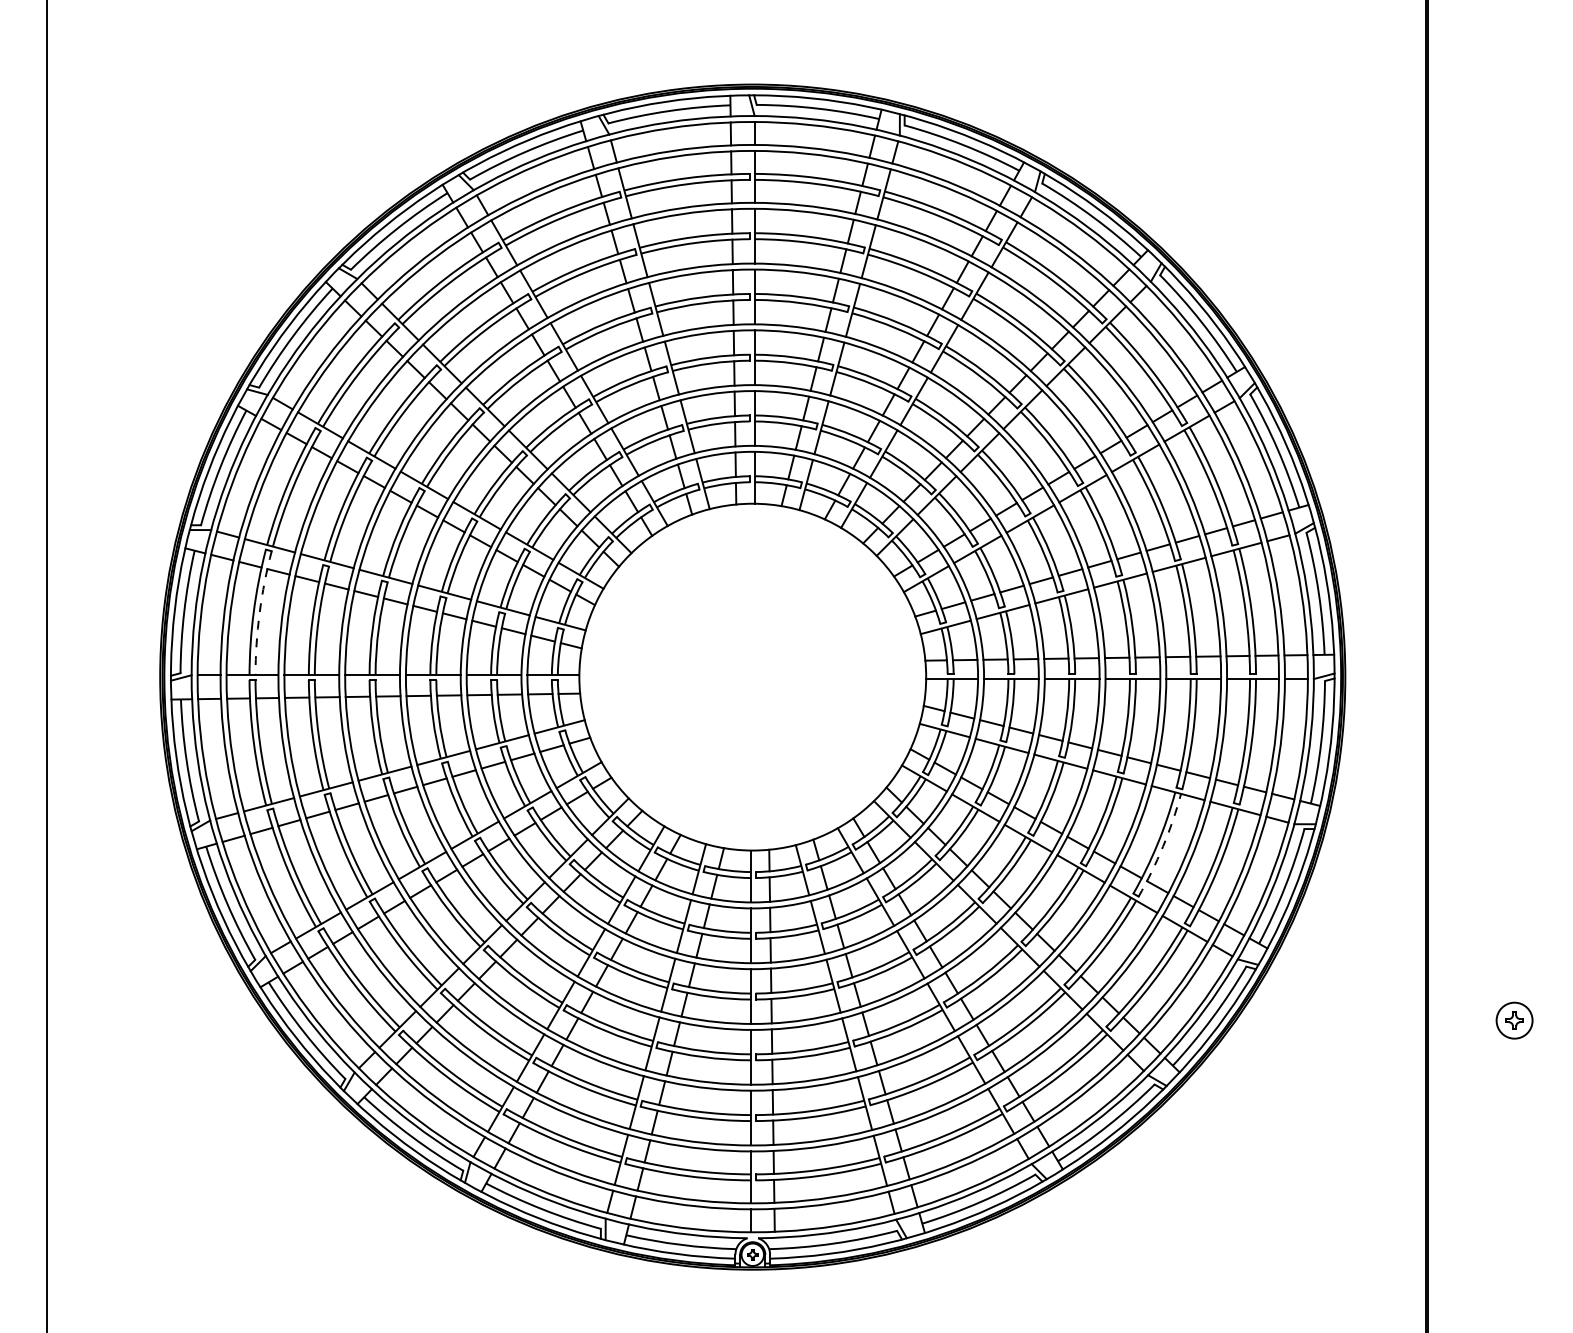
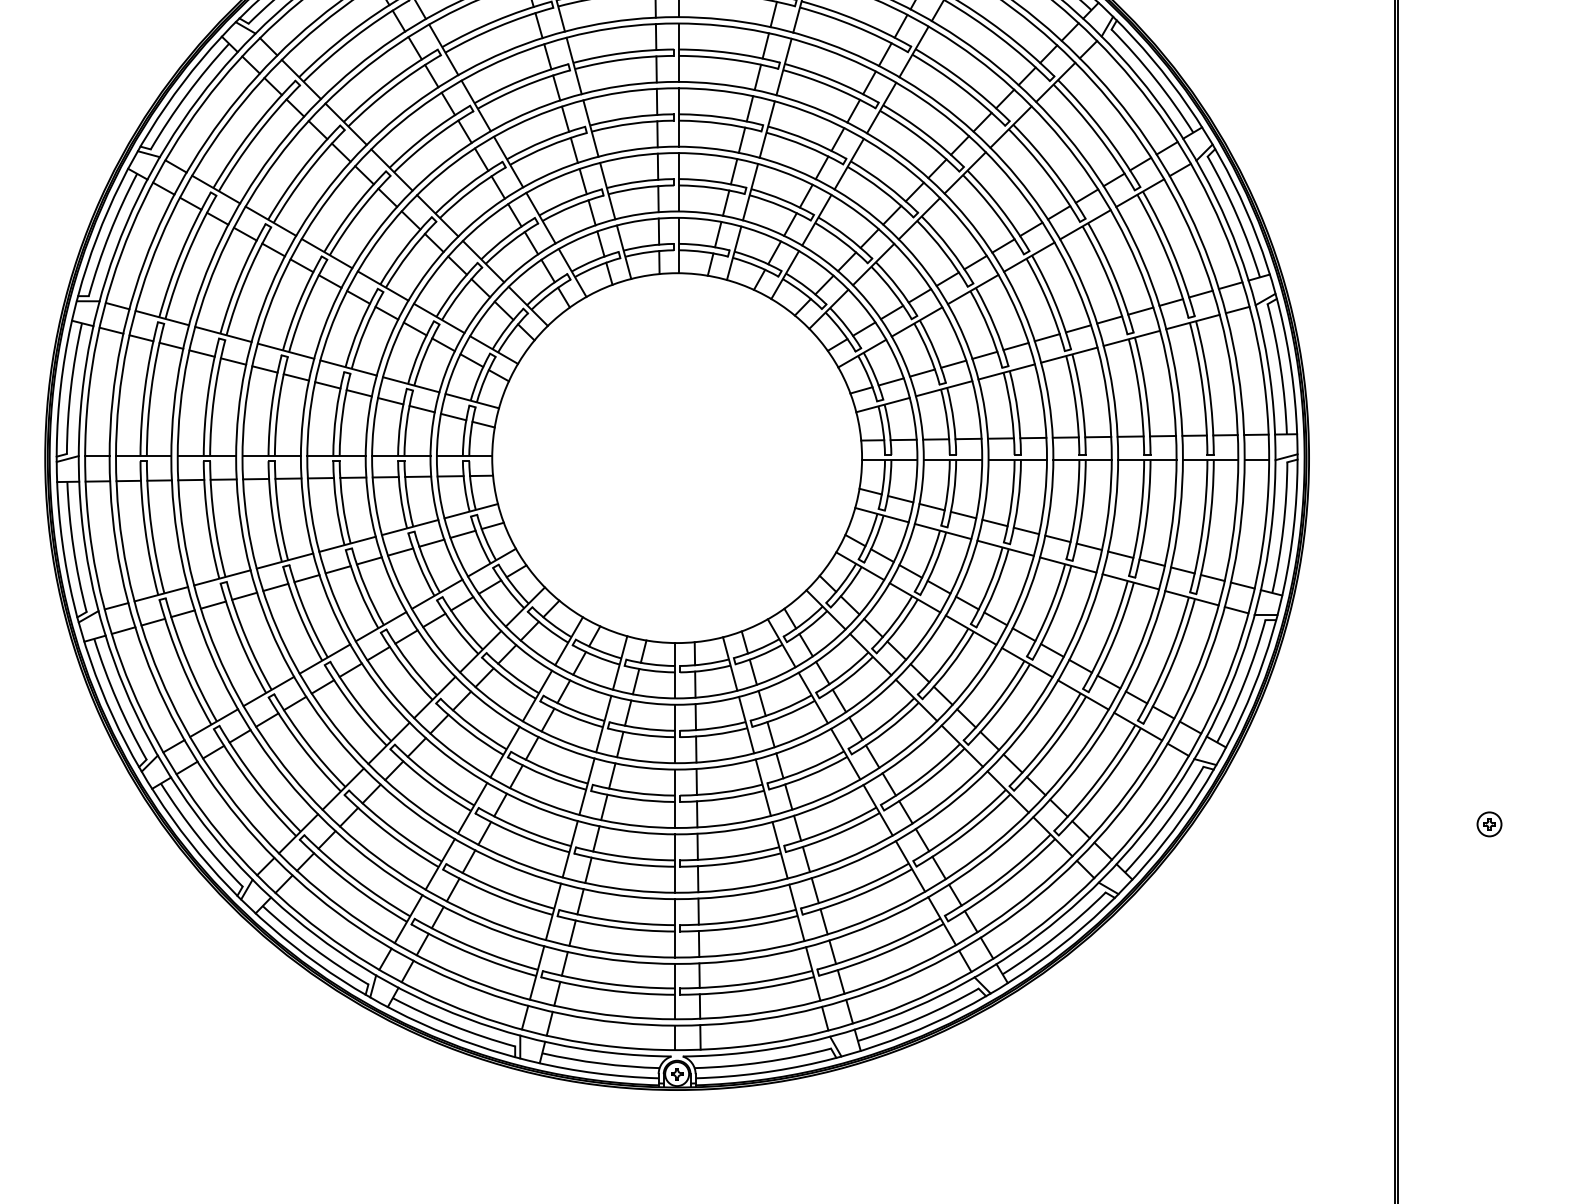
arc: (259, 612) -> (151, 389), dashed -> solid
arc: (1163, 846) -> (1115, 638), dashed -> solid
part: (1514, 1020) -> (1489, 824), size x0.62

